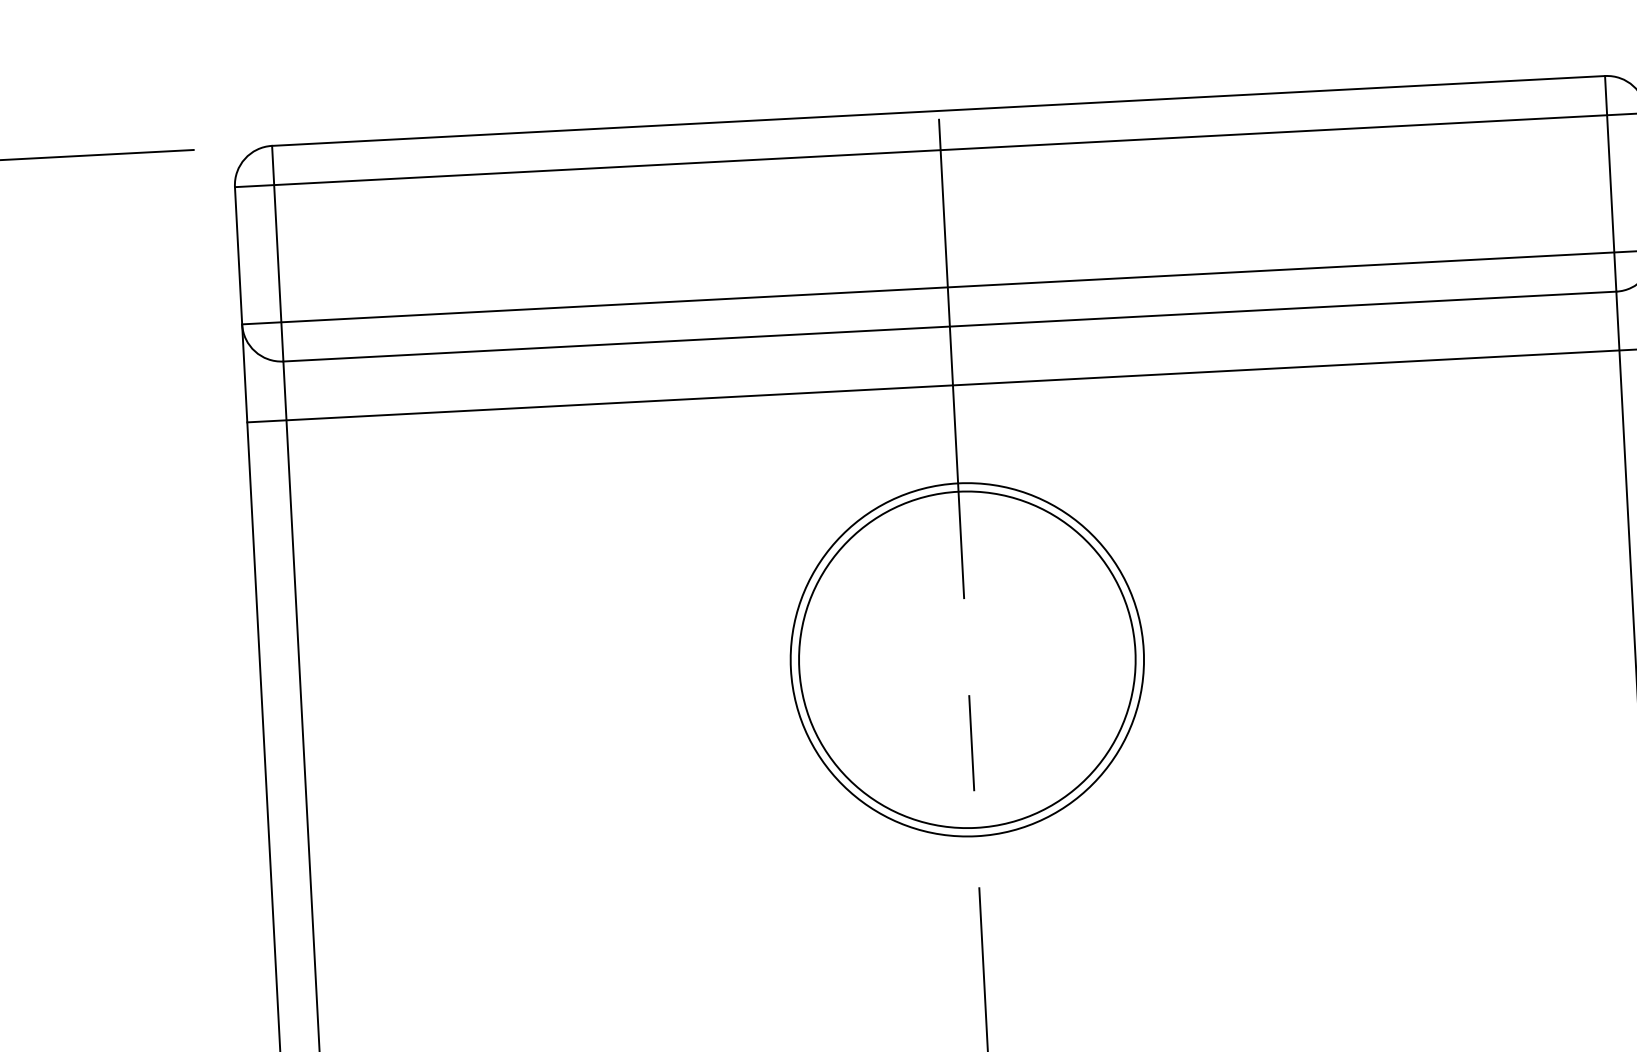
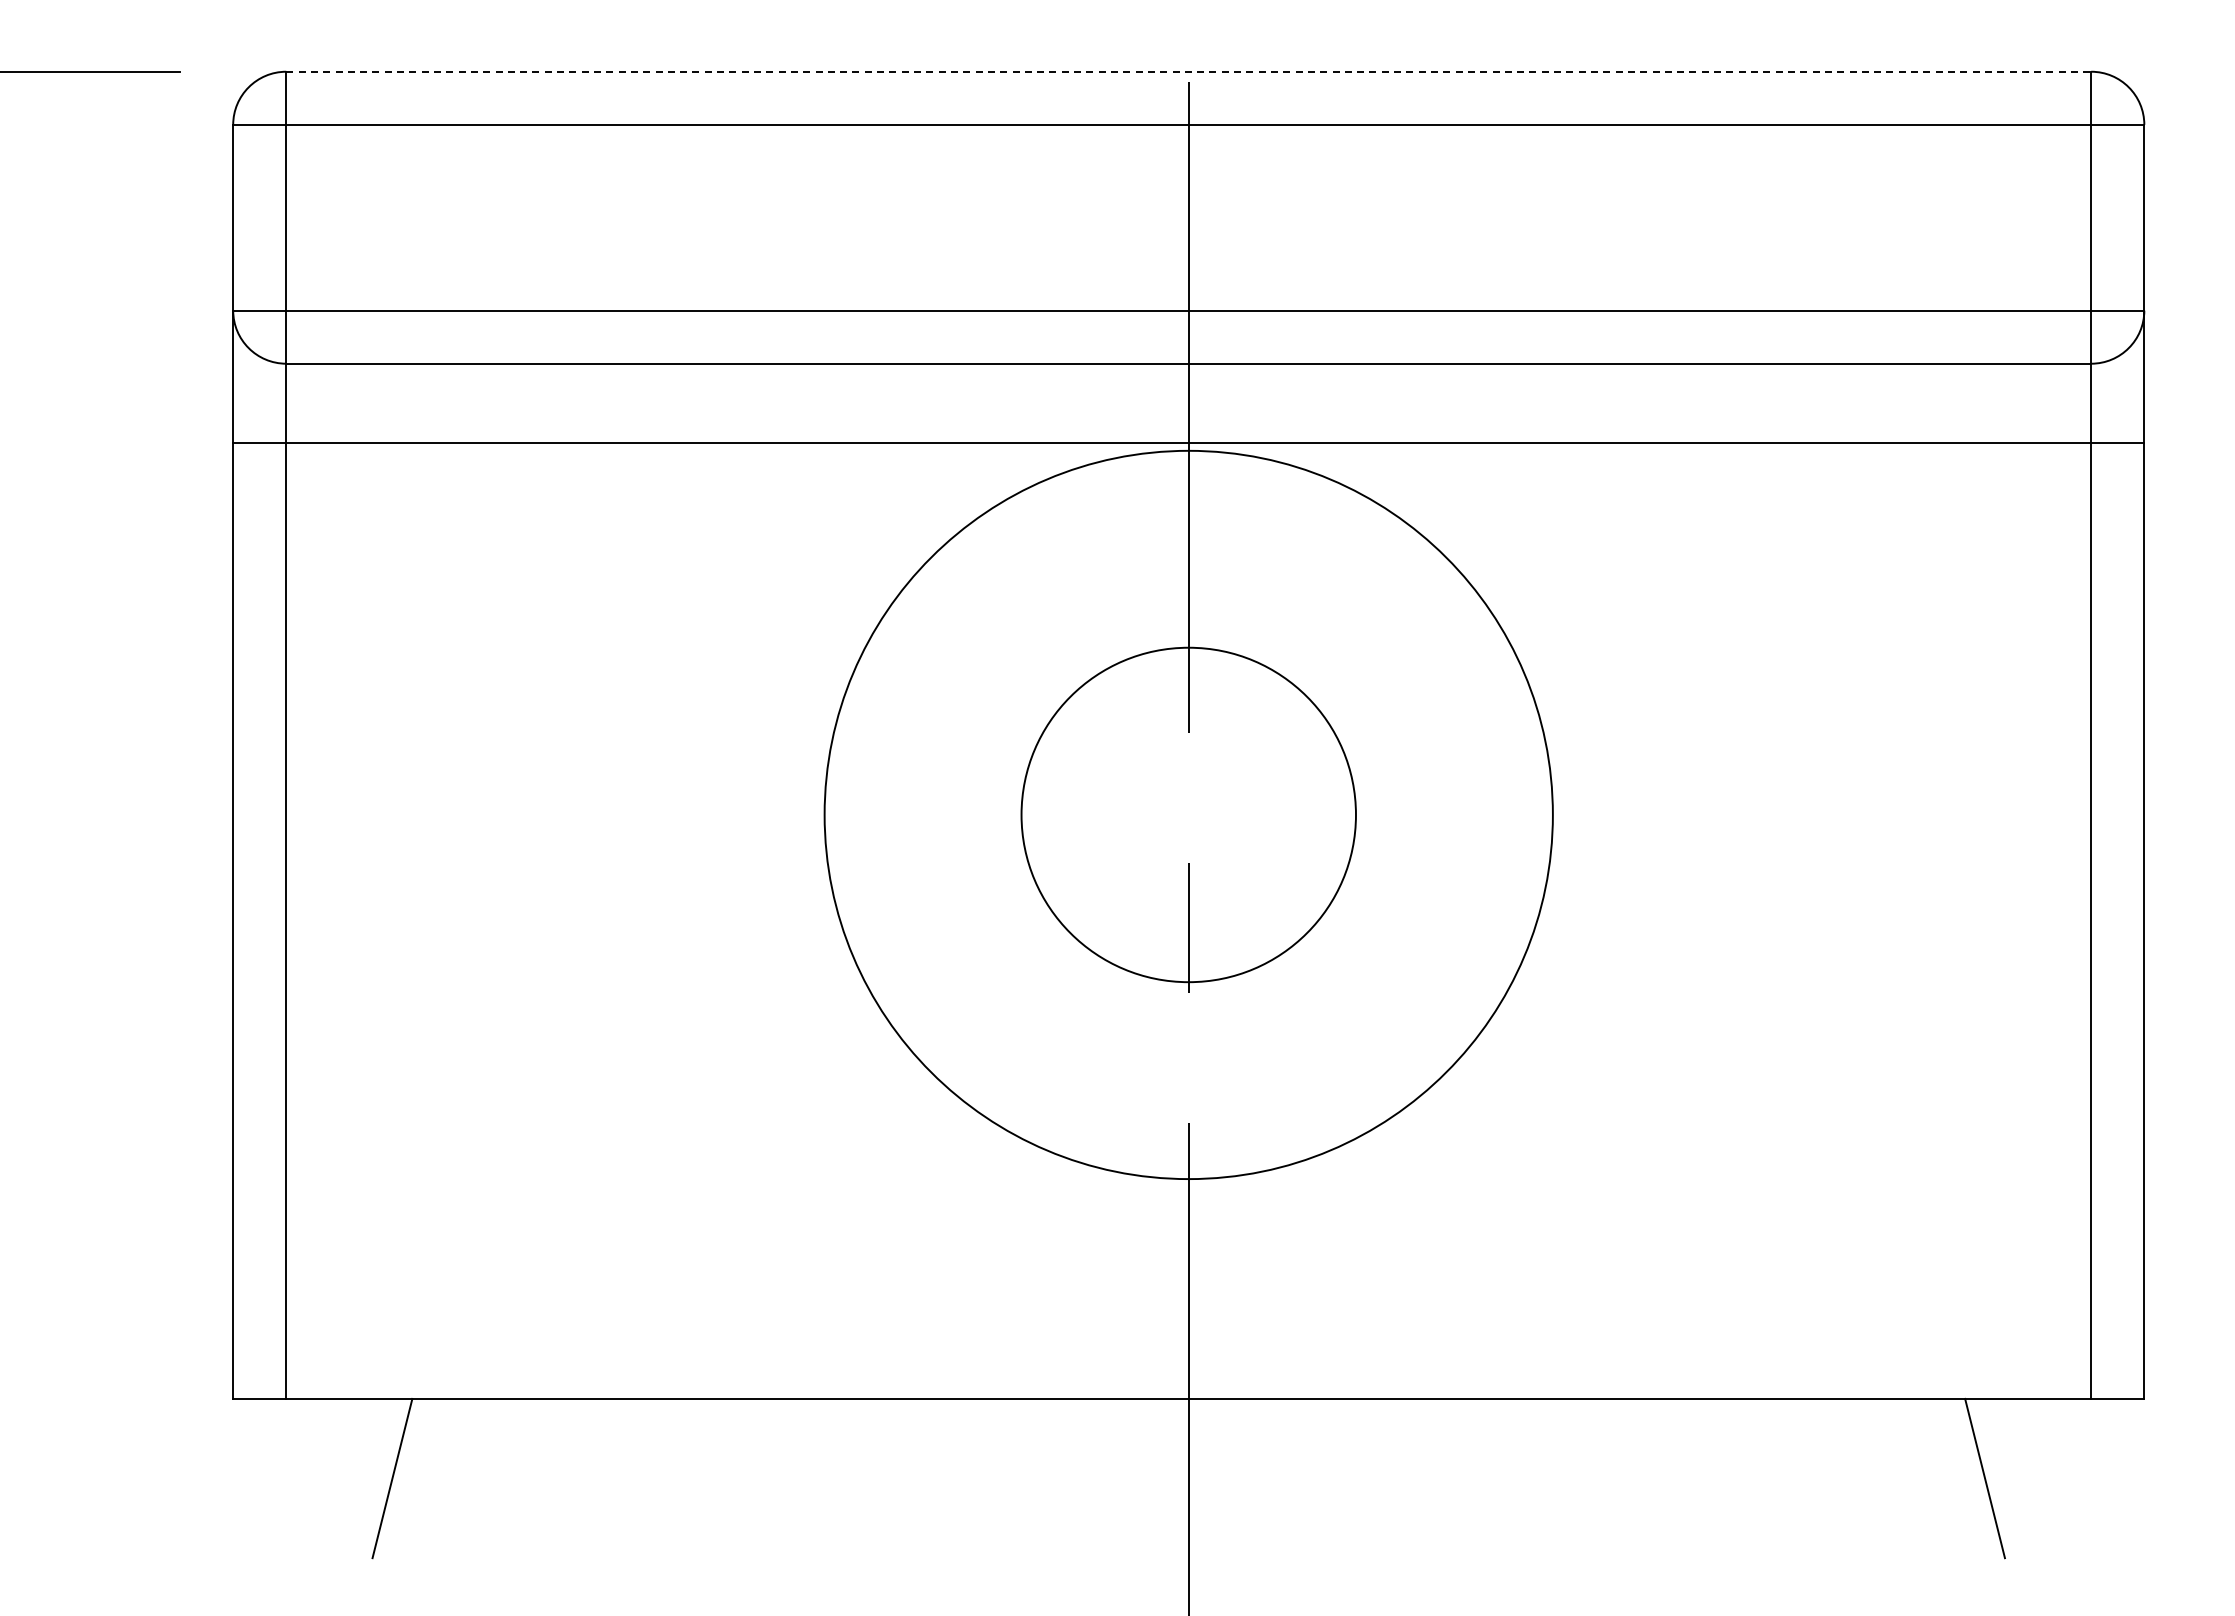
line: (939, 110) -> (1189, 71), solid -> dashed
circle: (967, 659) -> (1188, 814), size x0.7
circle: (967, 659) -> (1188, 814), size x1.6

